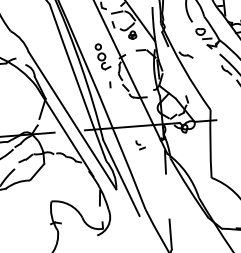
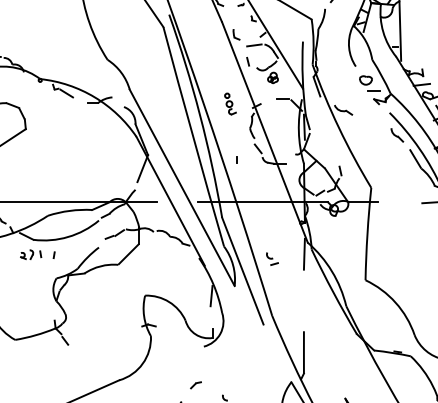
part: (102, 56) -> (230, 103), size x0.6
line: (110, 84) -> (236, 159), moved
part: (140, 144) -> (272, 258), moved

